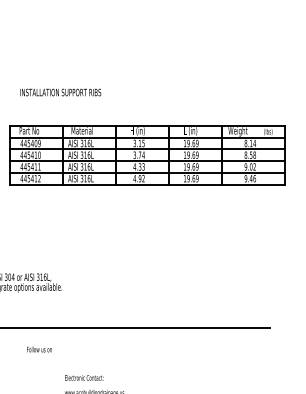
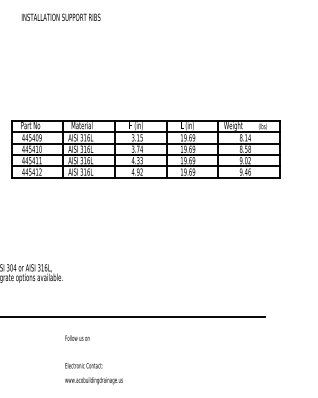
text: (60, 91) -> (60, 16), moved
text: (39, 348) -> (77, 337), moved

